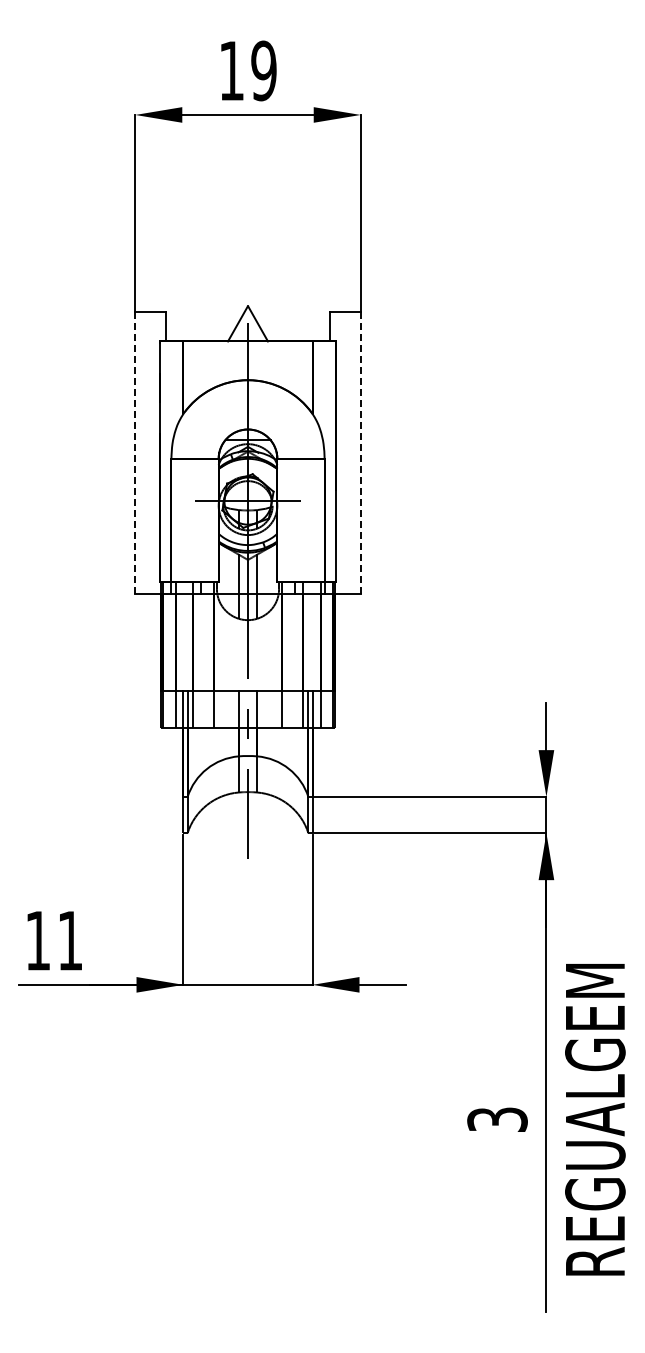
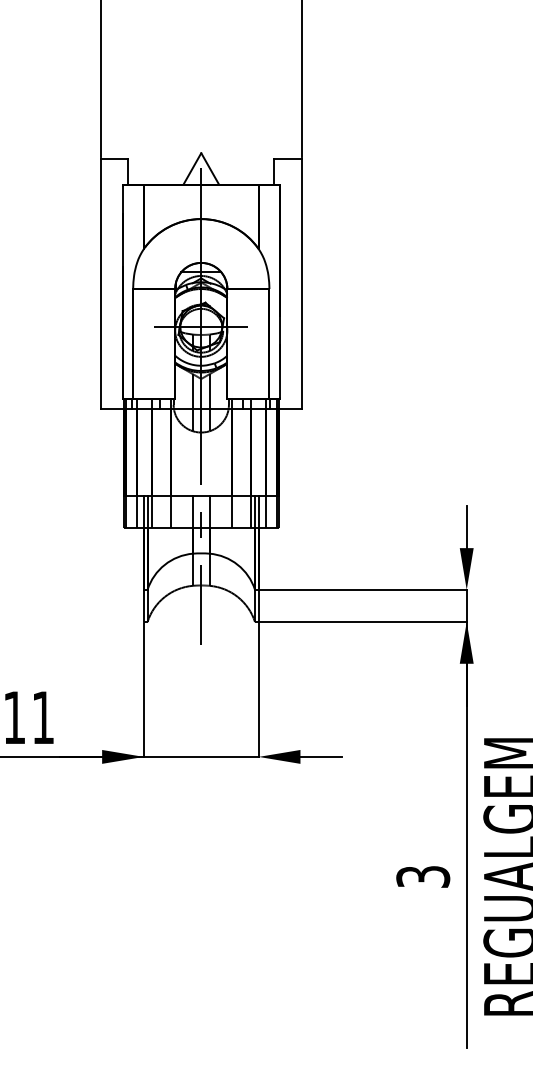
line: (135, 452) -> (101, 283), dashed -> solid
line: (360, 452) -> (301, 283), dashed -> solid

